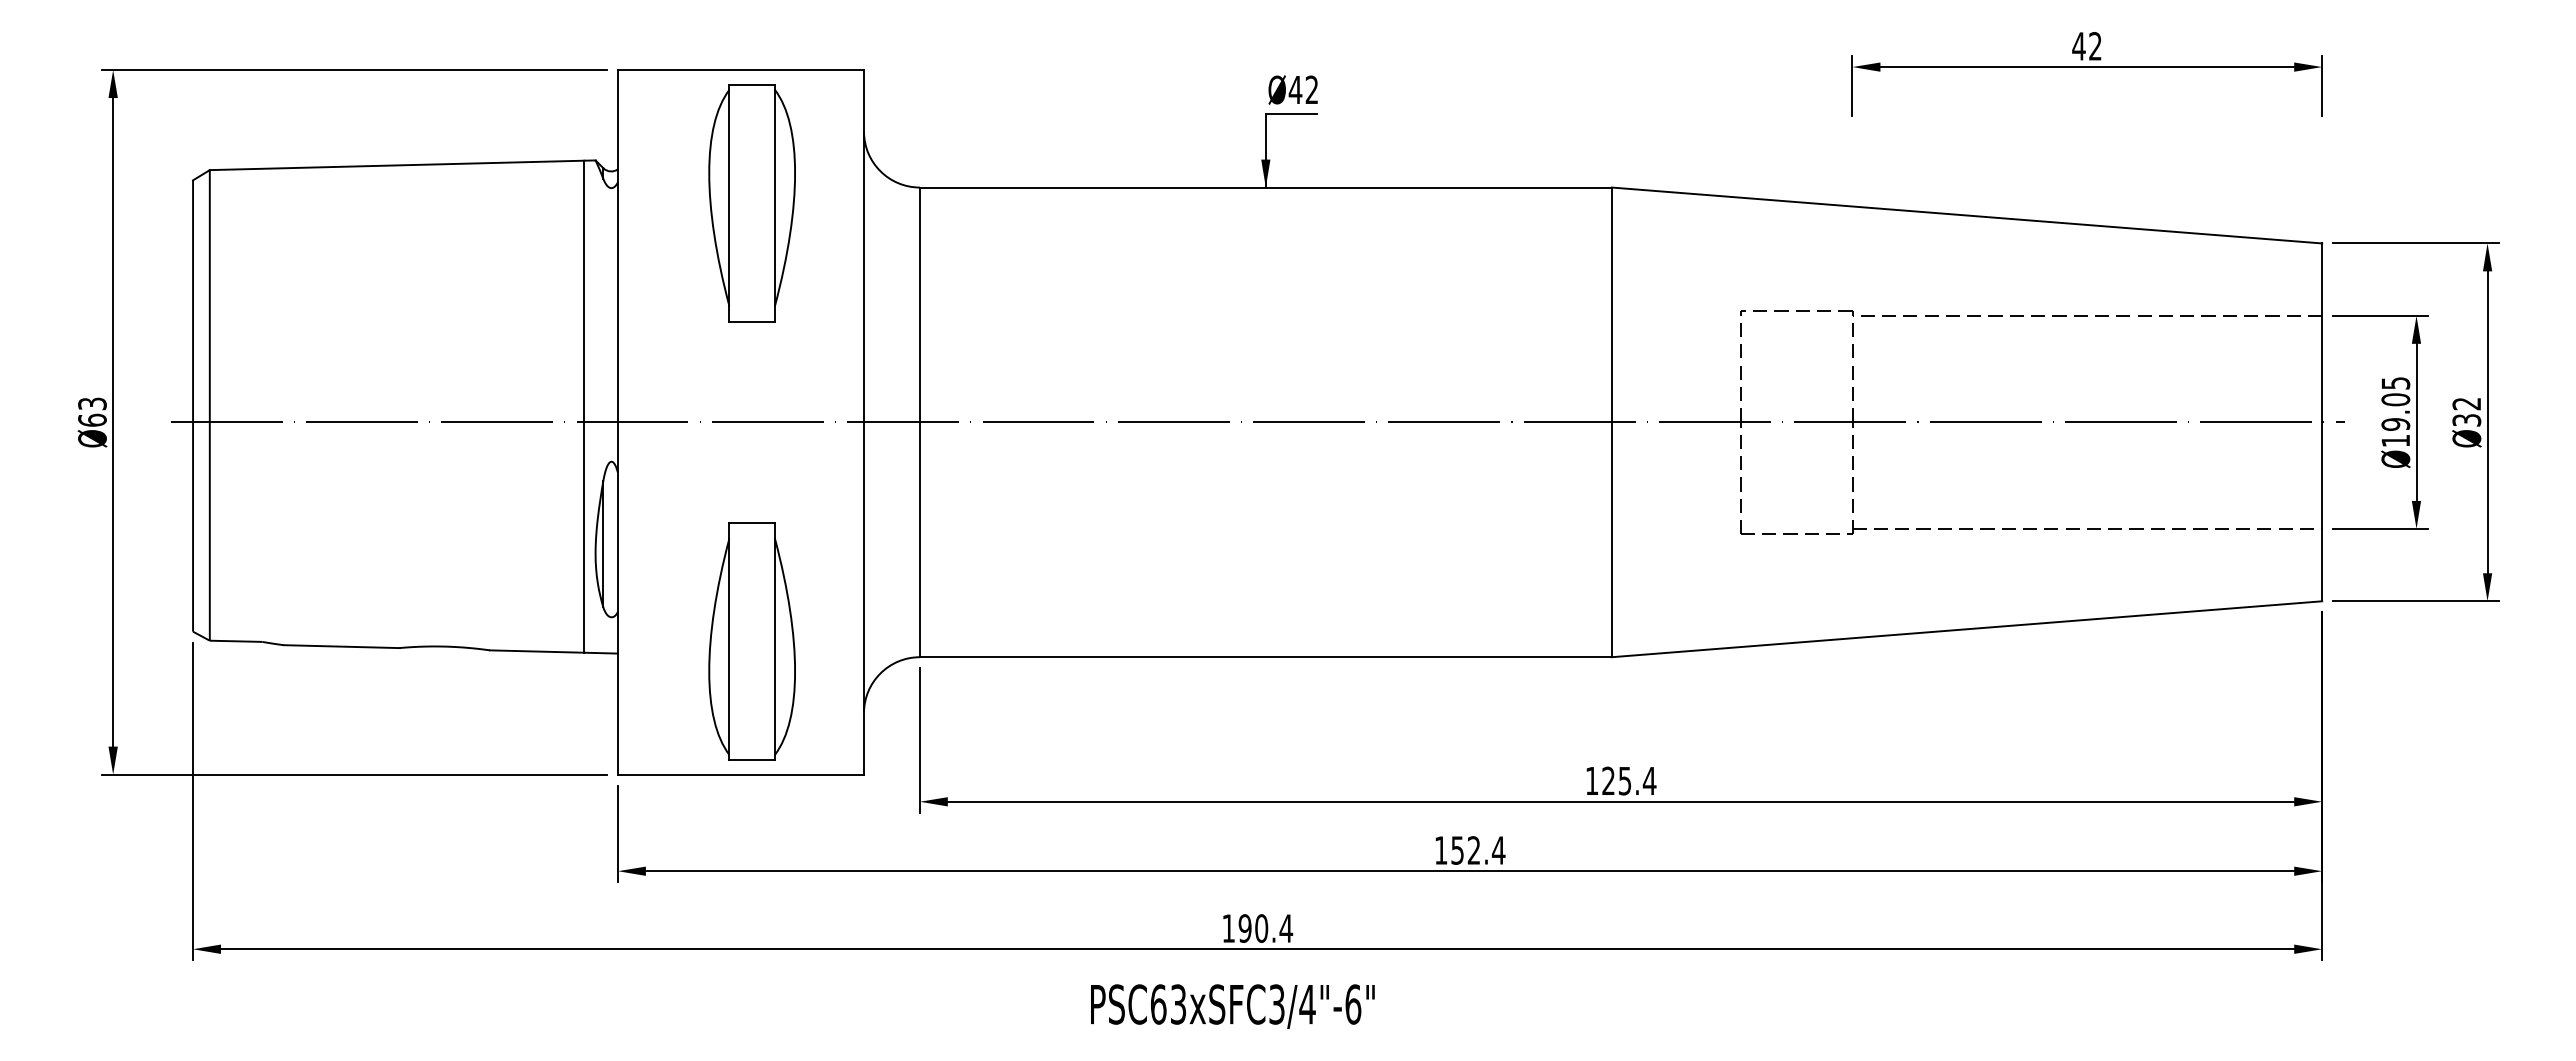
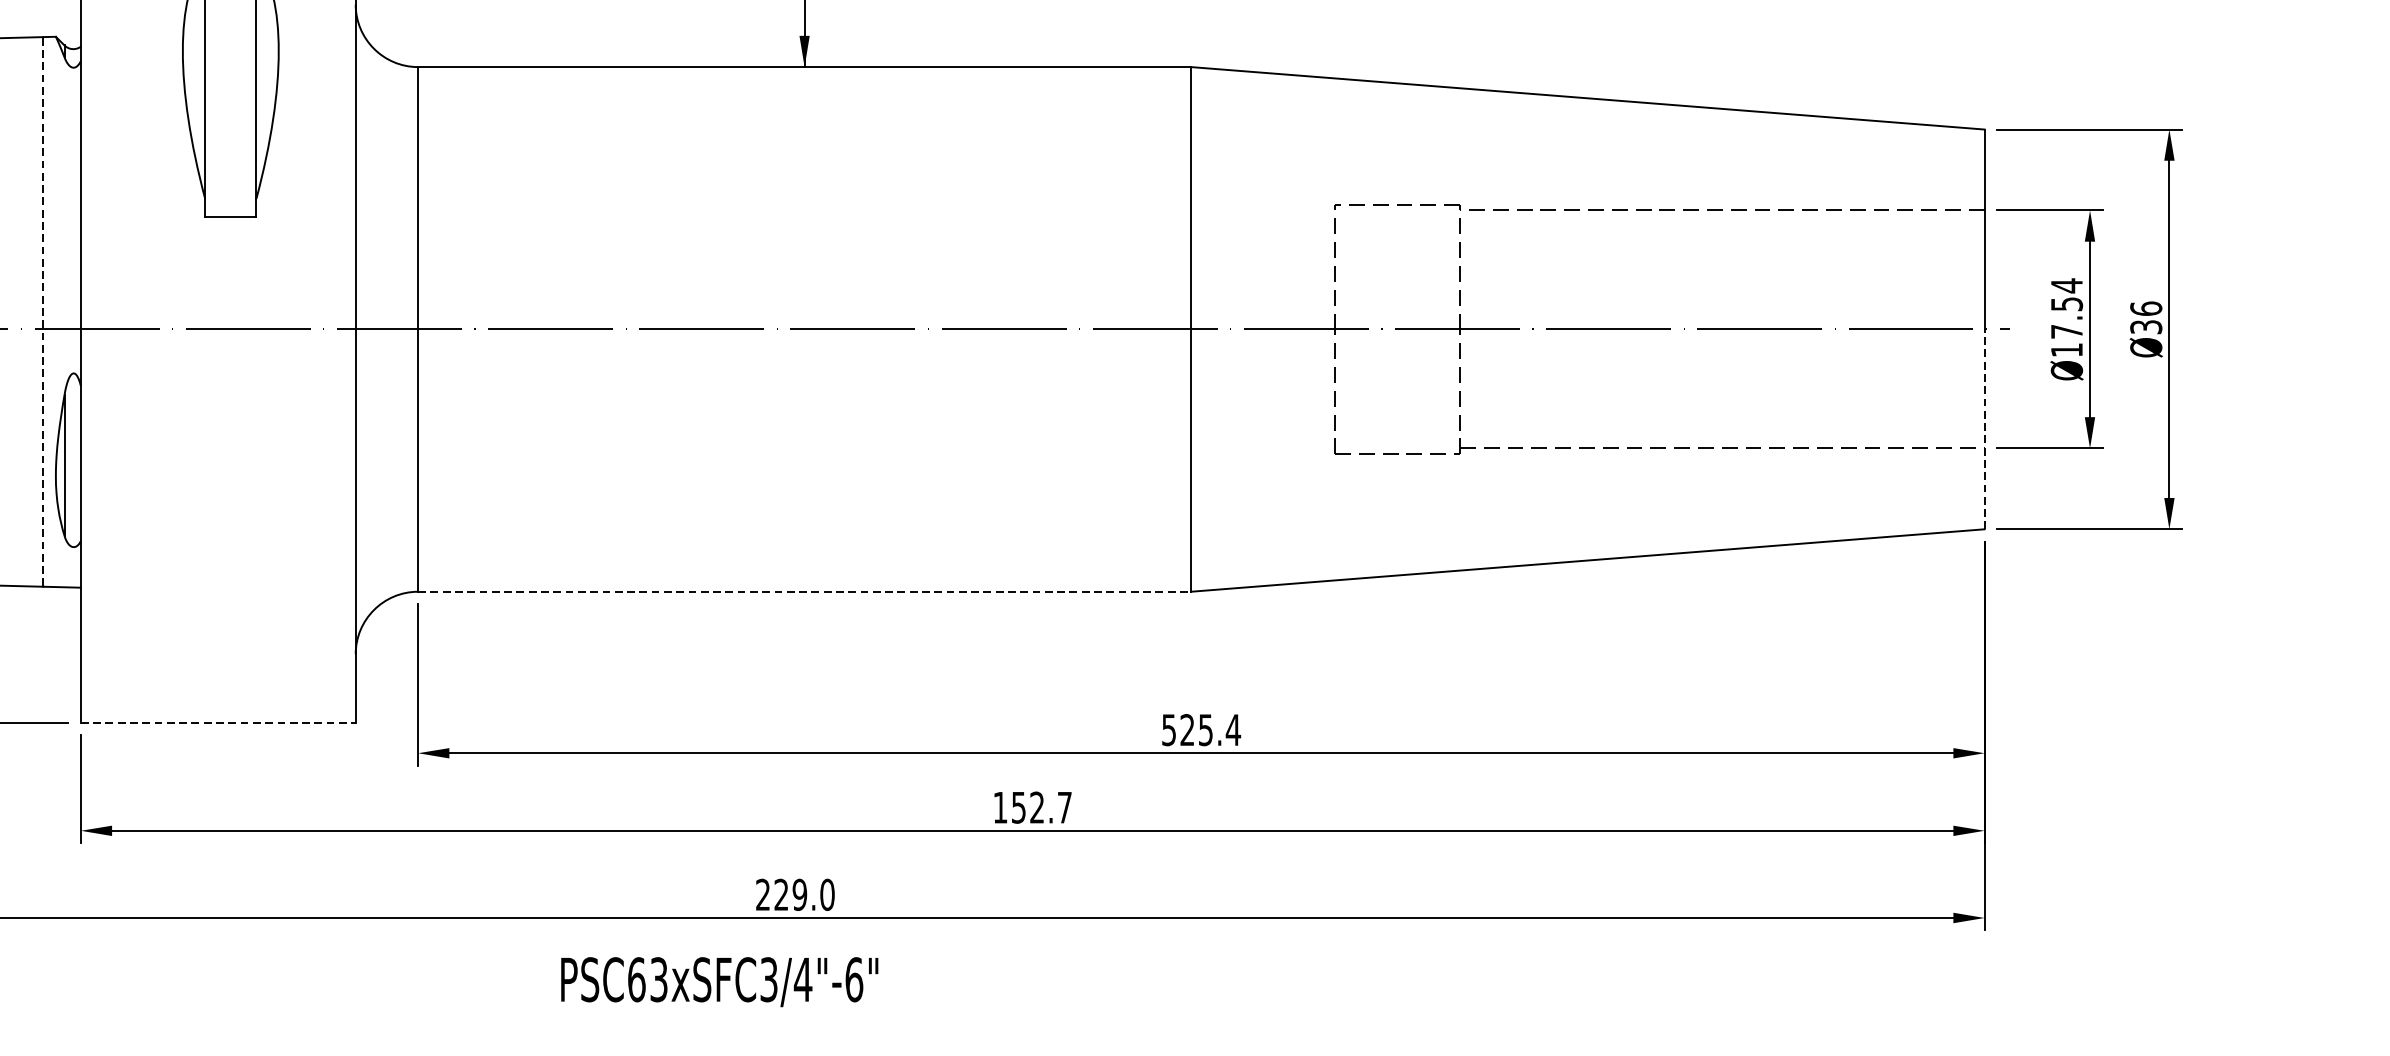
text: (2395, 403) -> (2066, 308), Ø19.05 -> Ø17.54
text: (2466, 403) -> (2145, 308), Ø32 -> Ø36
line: (584, 406) -> (43, 311), solid -> dashed
line: (2322, 511) -> (1985, 428), solid -> dashed
part: (751, 641) -> (230, 574), removed
line: (1265, 657) -> (804, 592), solid -> dashed
line: (741, 774) -> (218, 722), solid -> dashed
text: (1592, 781) -> (1169, 730), 125.4 -> 525.4
text: (1498, 850) -> (1064, 807), 152.4 -> 152.7
text: (1257, 928) -> (795, 894), 190.4 -> 229.0
text: (1232, 1006) -> (719, 981), moved

